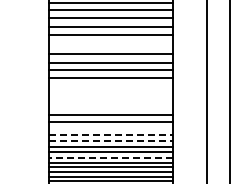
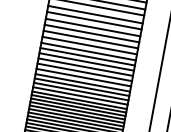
line: (111, 45) -> (95, 14), added
line: (111, 86) -> (89, 45), added
line: (111, 94) -> (88, 51), added
line: (111, 100) -> (88, 56), added
line: (111, 107) -> (87, 61), added
line: (111, 128) -> (84, 77), added
line: (111, 135) -> (83, 83), dashed -> solid
line: (111, 141) -> (82, 87), dashed -> solid
line: (110, 158) -> (79, 100), dashed -> solid

